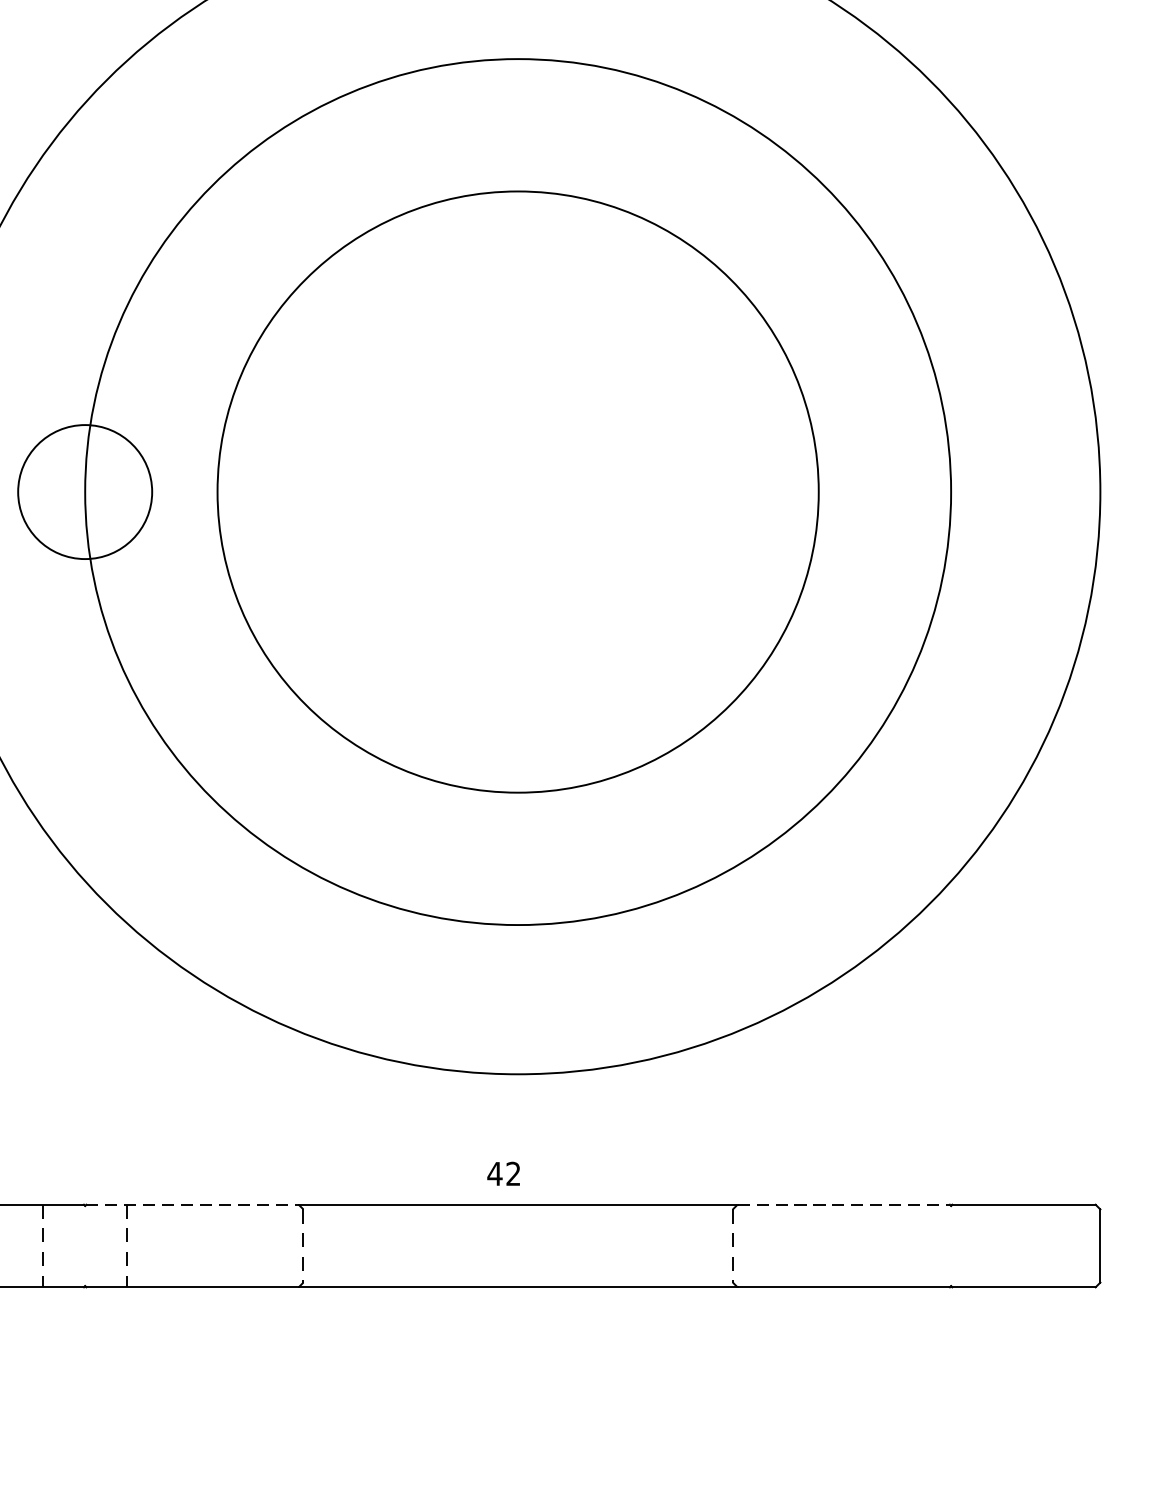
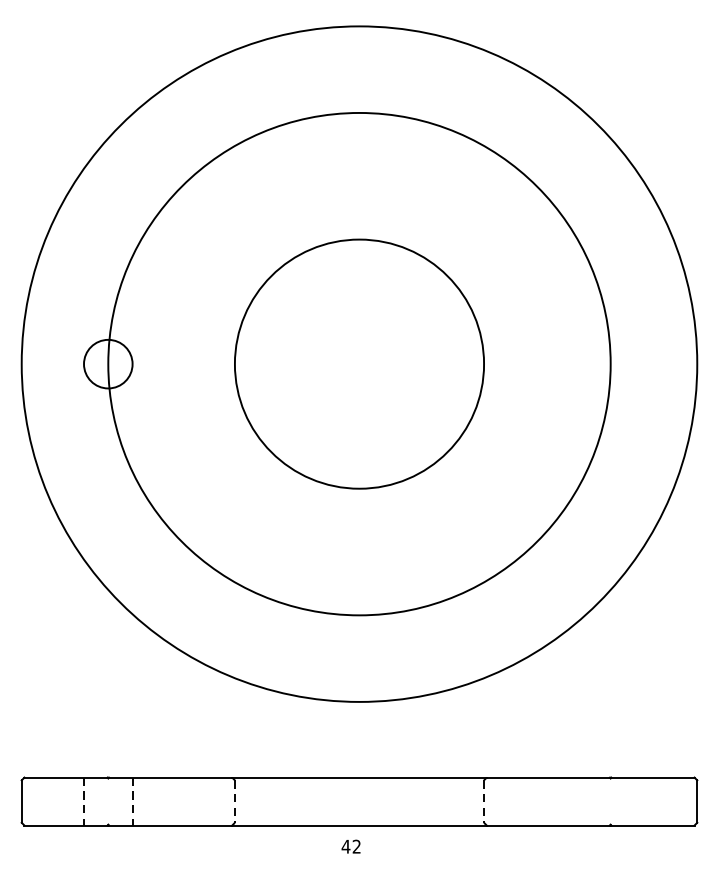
circle: (85, 490) -> (108, 363), size x0.62
circle: (518, 490) -> (359, 363), size x0.71
text: (502, 1173) -> (350, 846), moved
line: (192, 1204) -> (170, 777), dashed -> solid
line: (843, 1204) -> (548, 777), dashed -> solid

